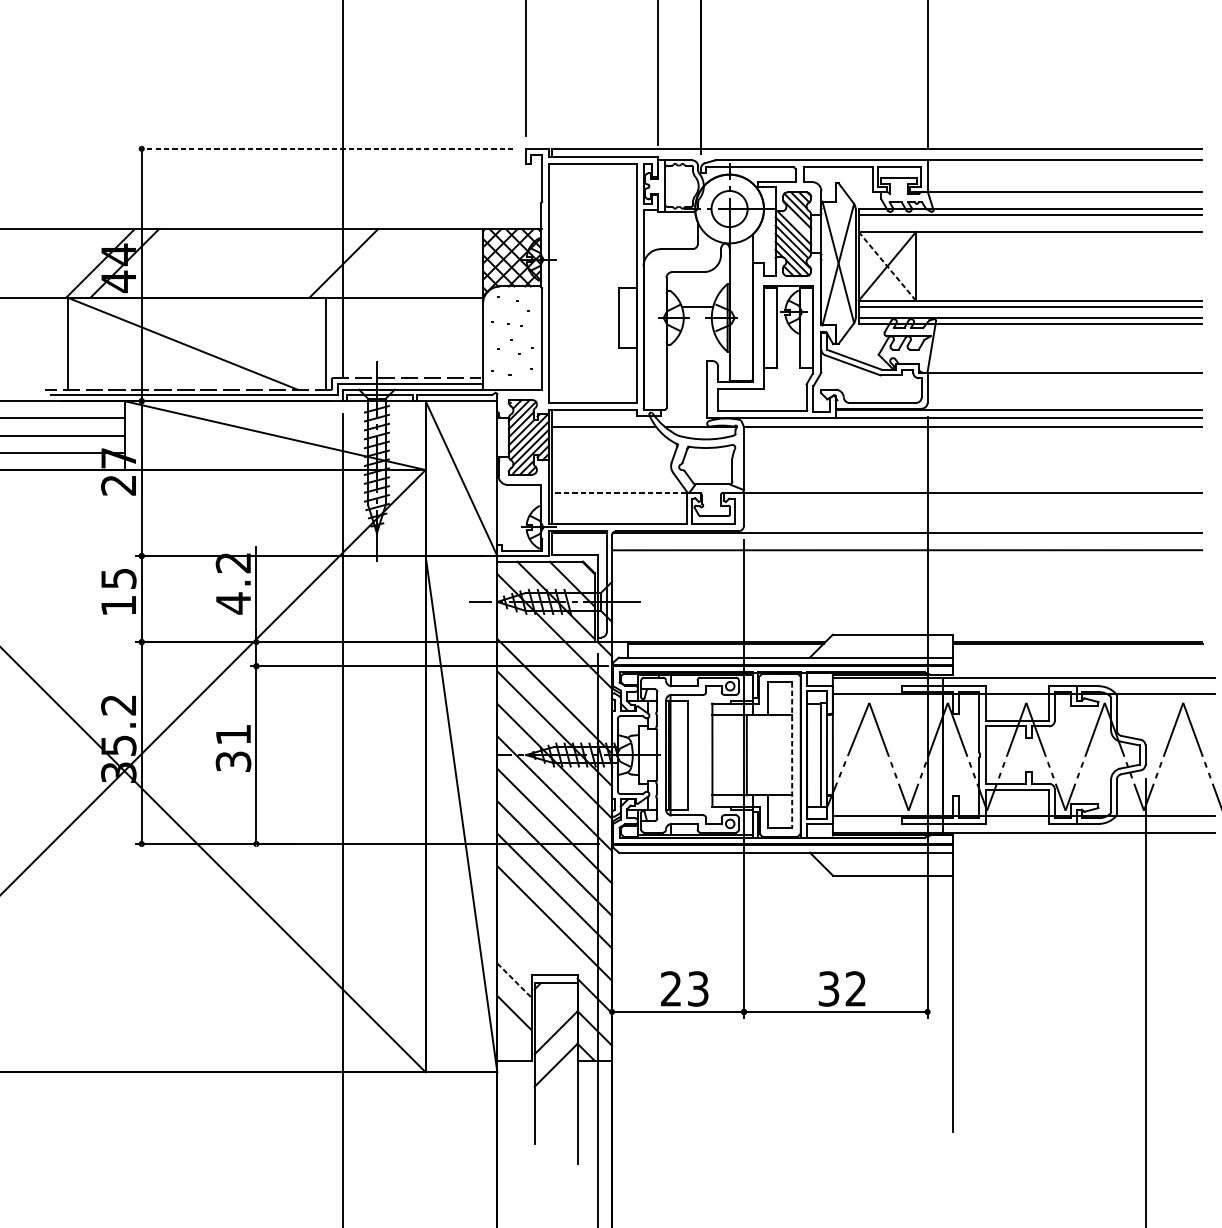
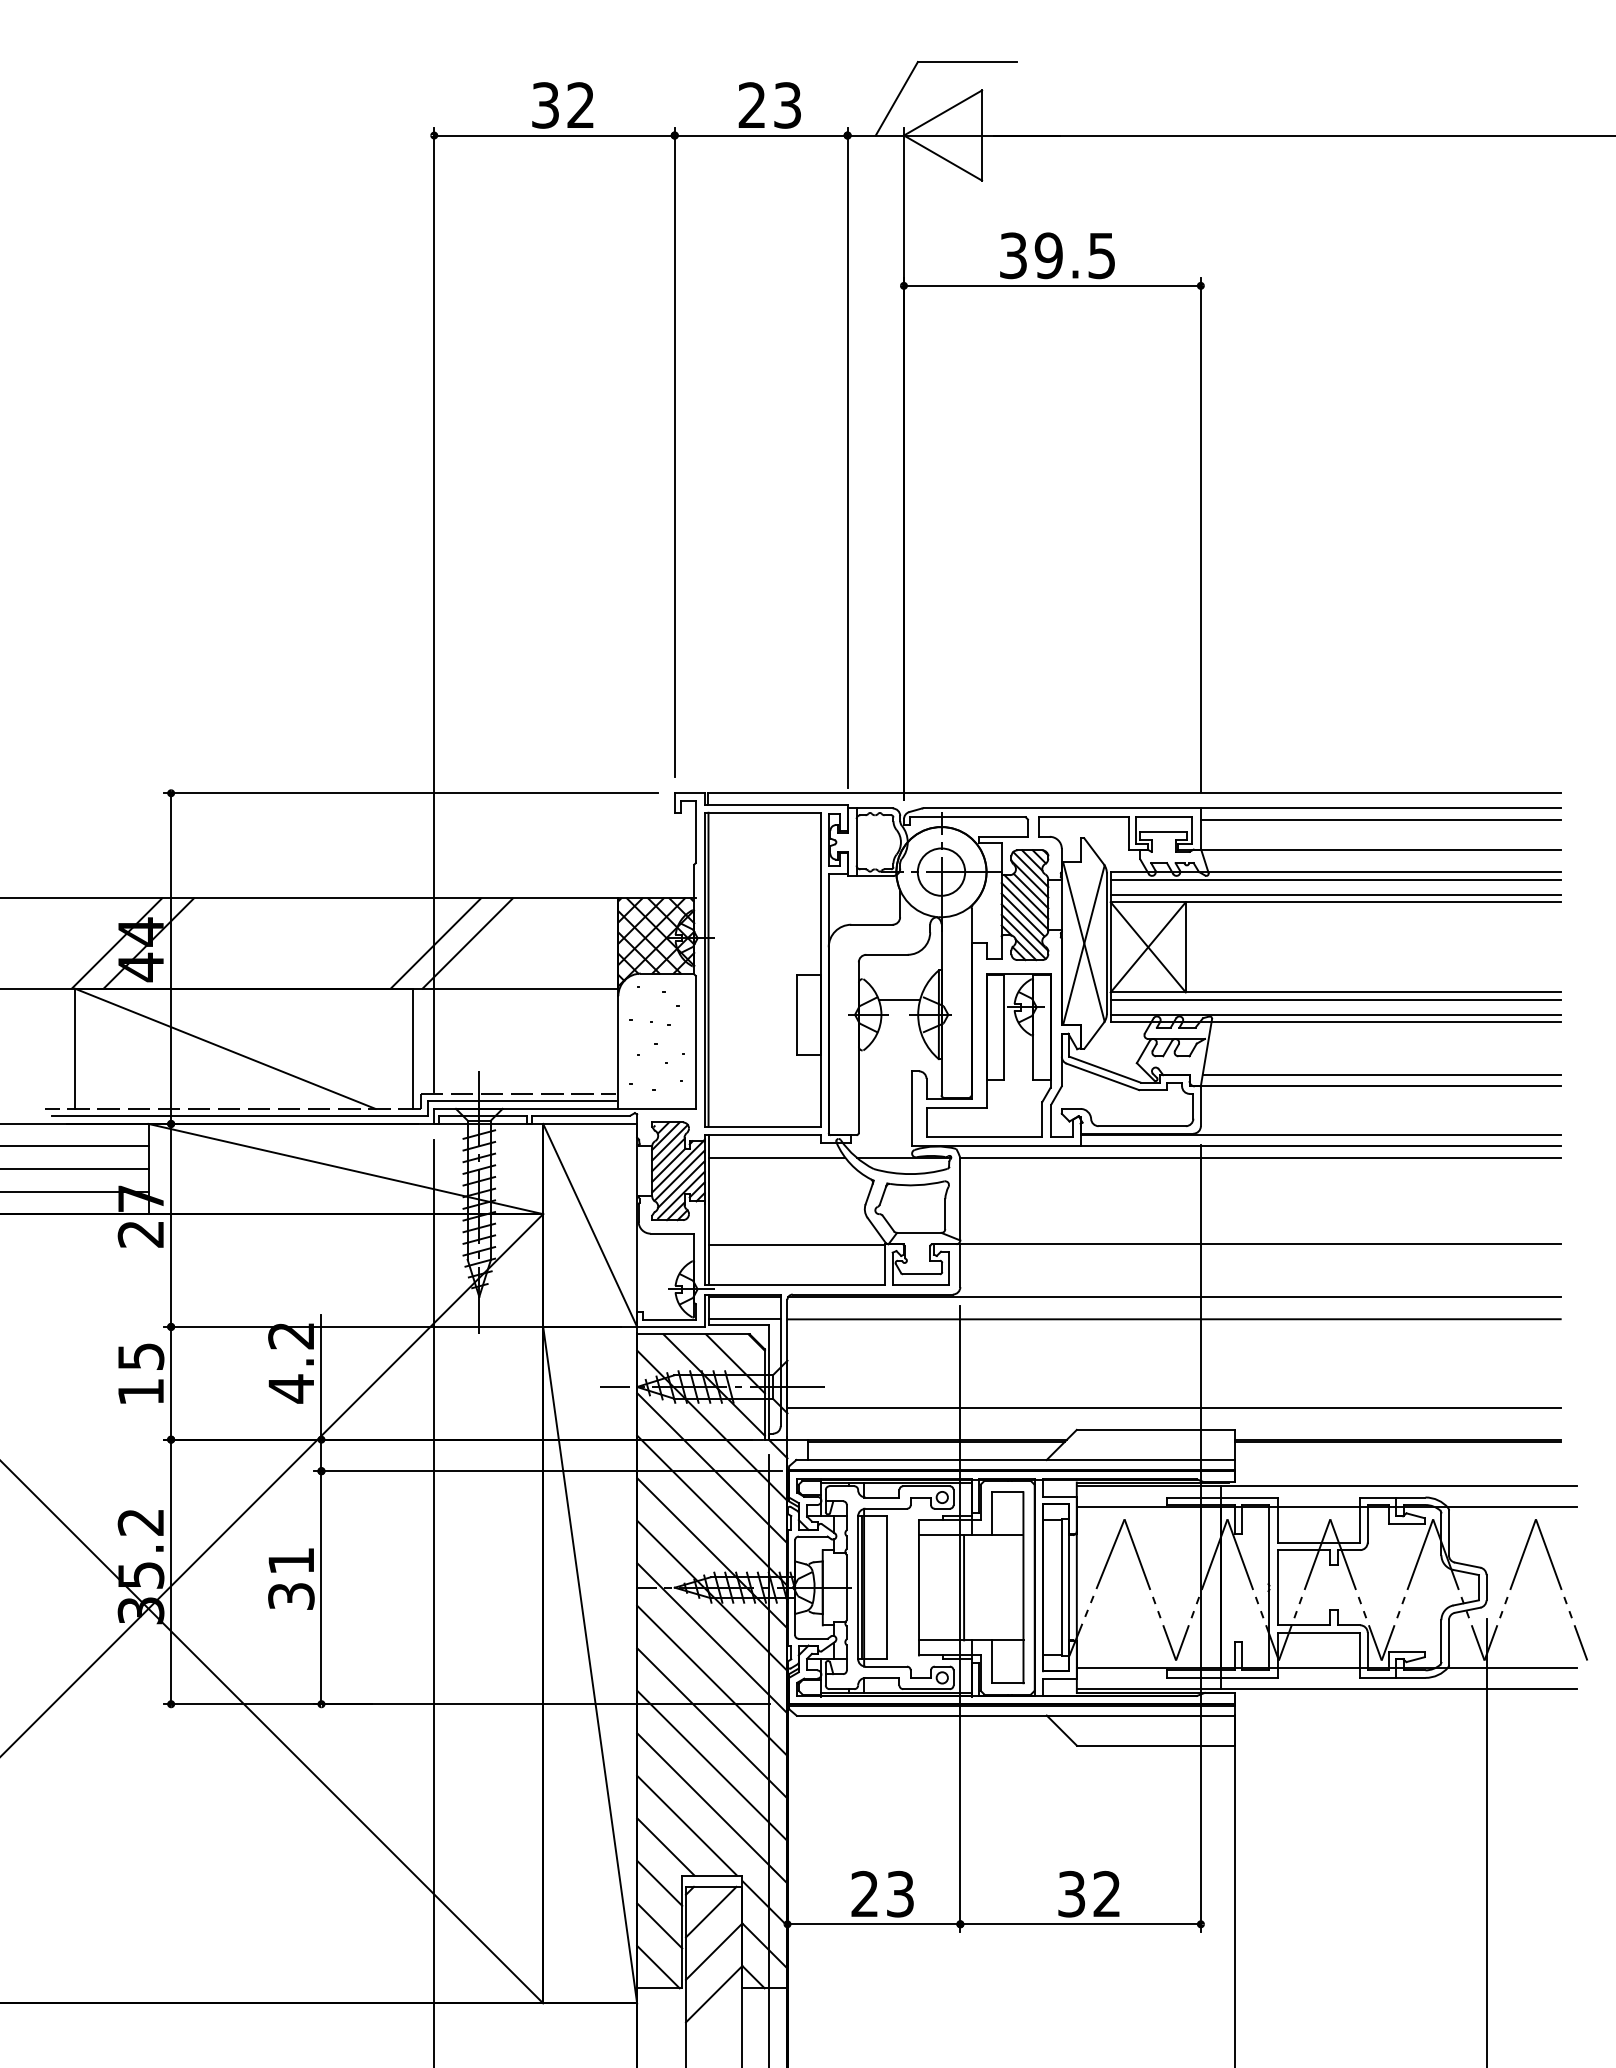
line: (324, 149) -> (410, 793), dashed -> solid
line: (1064, 168) -> (1380, 819), added
line: (797, 223) -> (1030, 890), added
line: (1030, 226) -> (1335, 894), added
line: (367, 263) -> (467, 943), added
line: (887, 266) -> (1148, 947), dashed -> solid
line: (551, 283) -> (708, 969), added
line: (1065, 364) -> (1381, 1075), added
line: (618, 493) -> (796, 1244), dashed -> solid
line: (579, 550) -> (744, 1319), added
line: (906, 618) -> (1173, 1408), added
line: (554, 664) -> (712, 1468), added
line: (792, 755) -> (1023, 1588), dashed -> solid
line: (535, 936) -> (687, 1825), added
line: (519, 952) -> (665, 1846), added
line: (514, 980) -> (659, 1883), dashed -> solid
line: (554, 1002) -> (711, 1911), added
line: (513, 1044) -> (658, 1966), added

